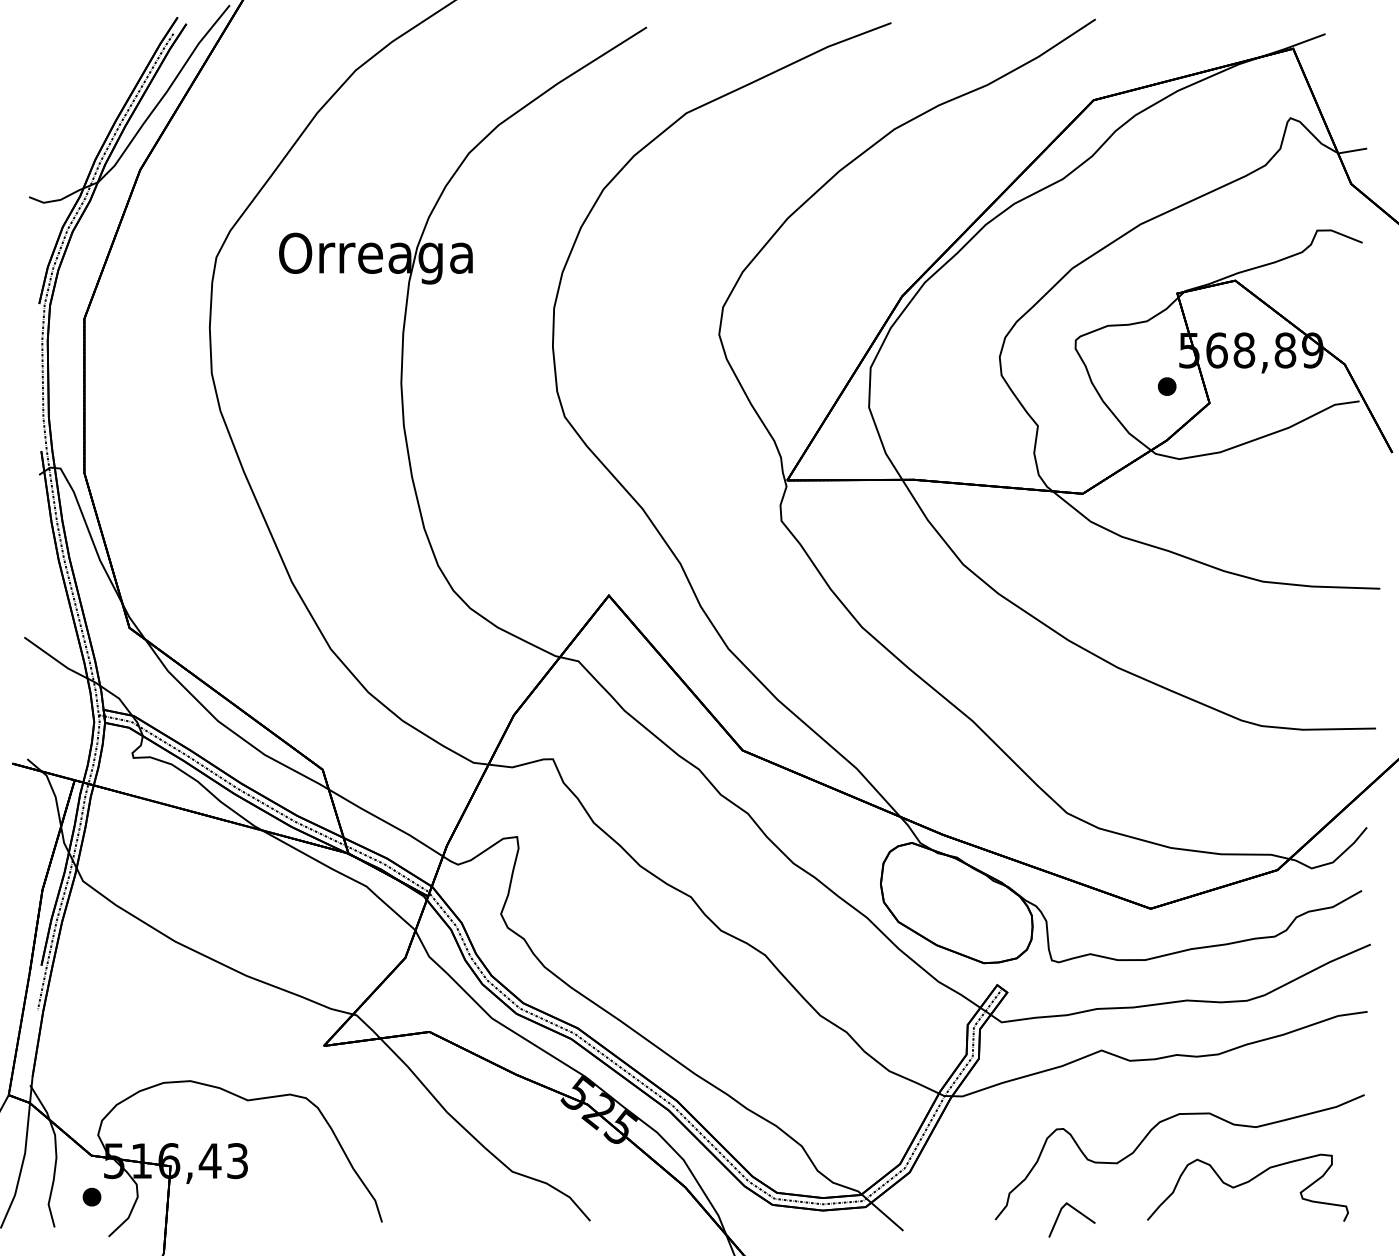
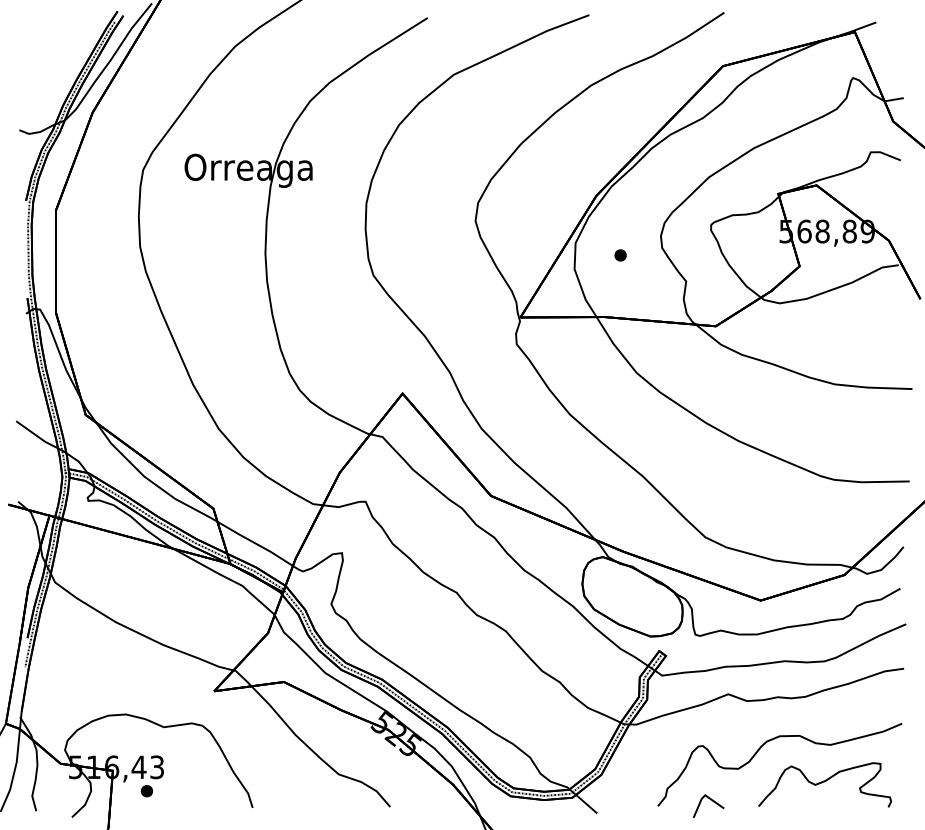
part: (1166, 386) -> (620, 255), moved
part: (91, 1197) -> (146, 791), moved

